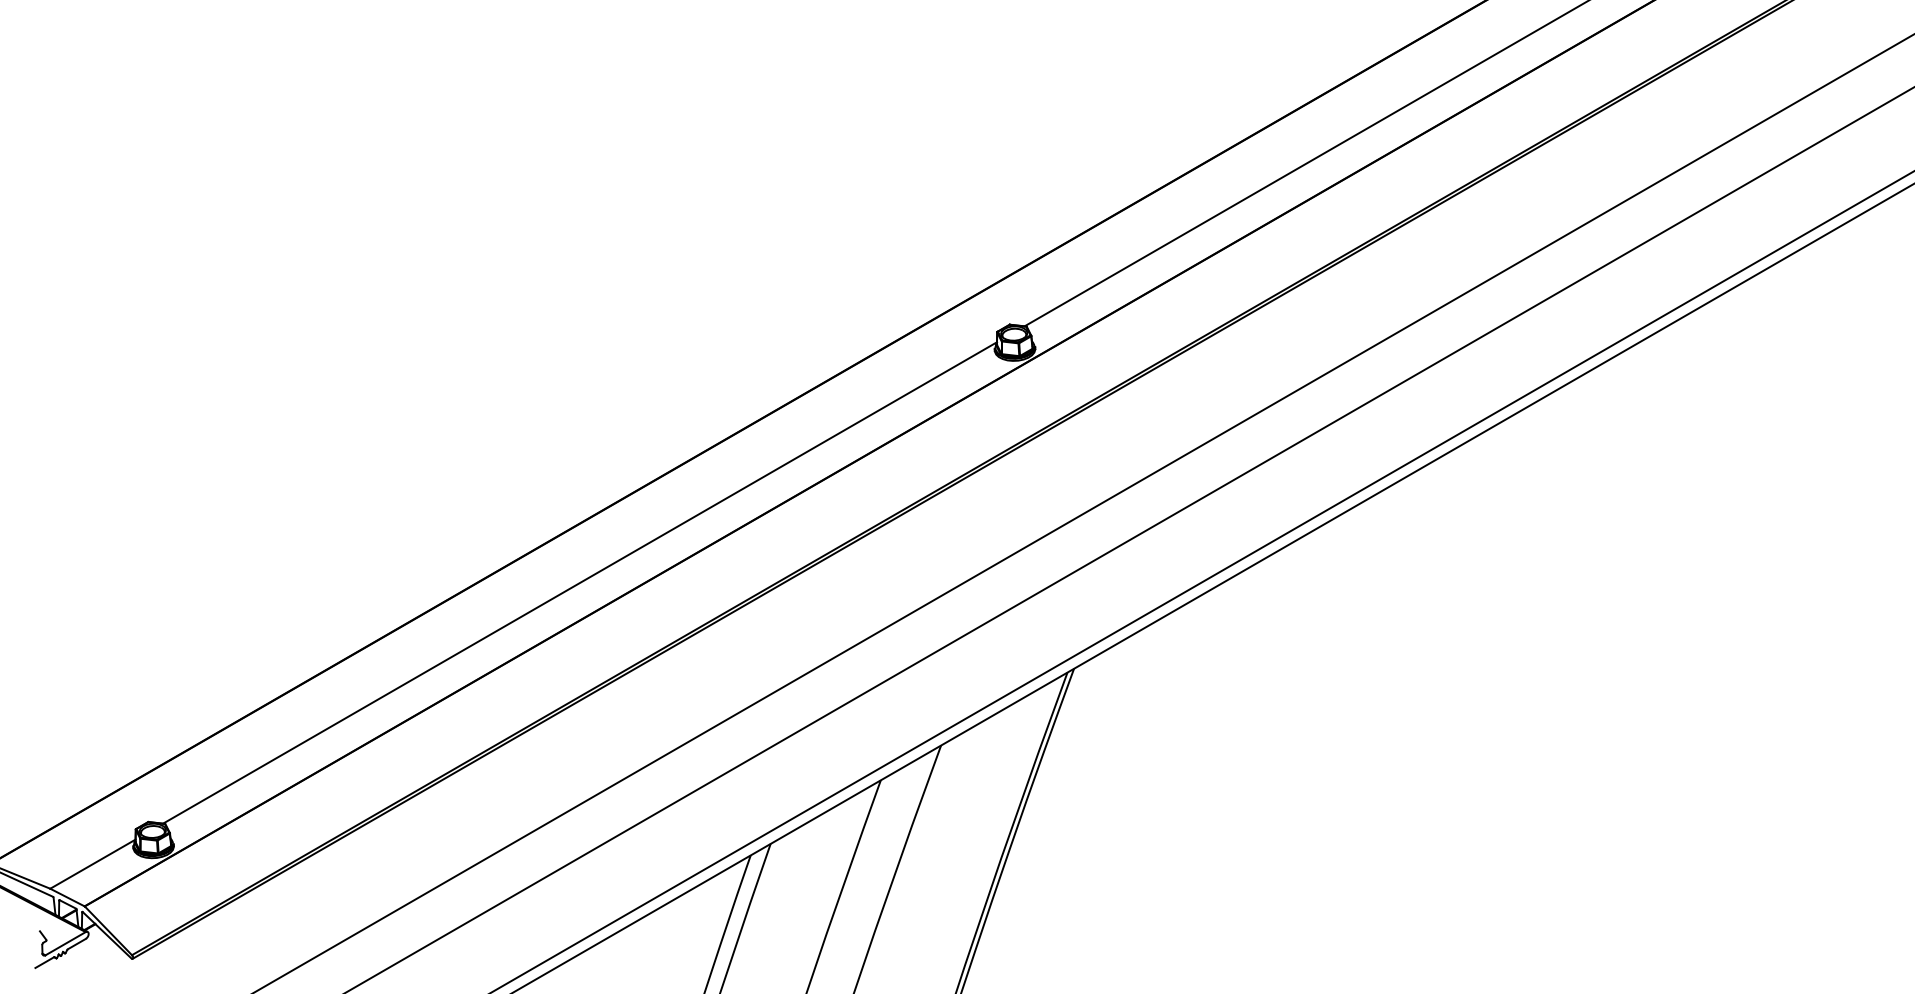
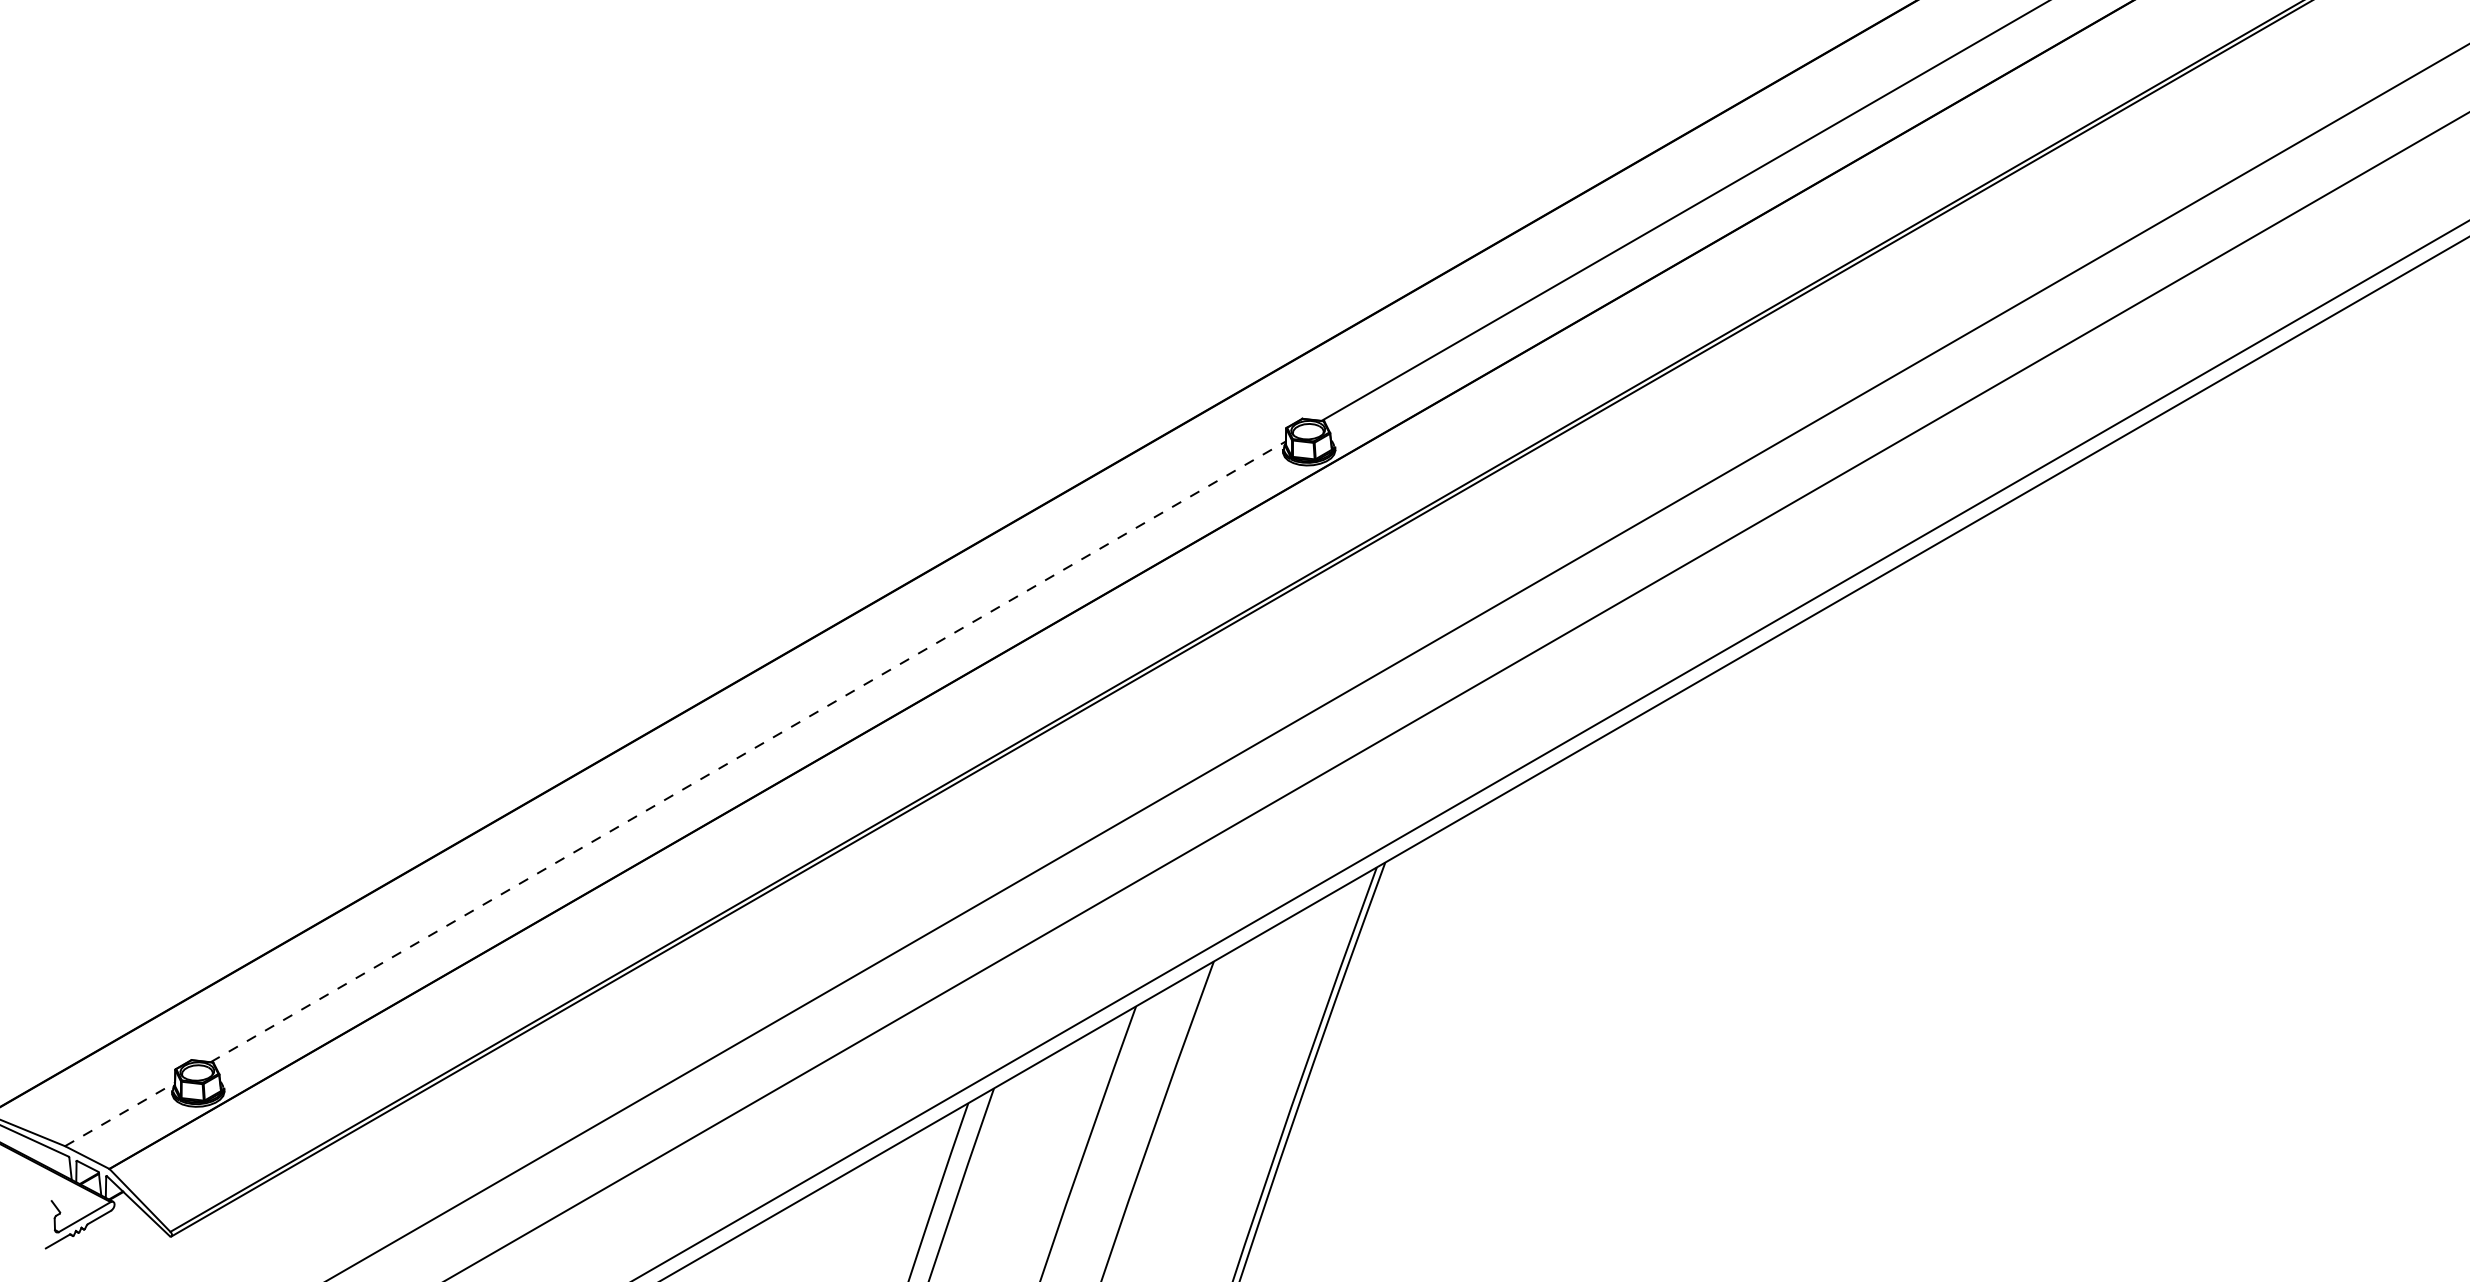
line: (580, 582) -> (748, 751), solid -> dashed
line: (93, 863) -> (120, 1113), solid -> dashed

